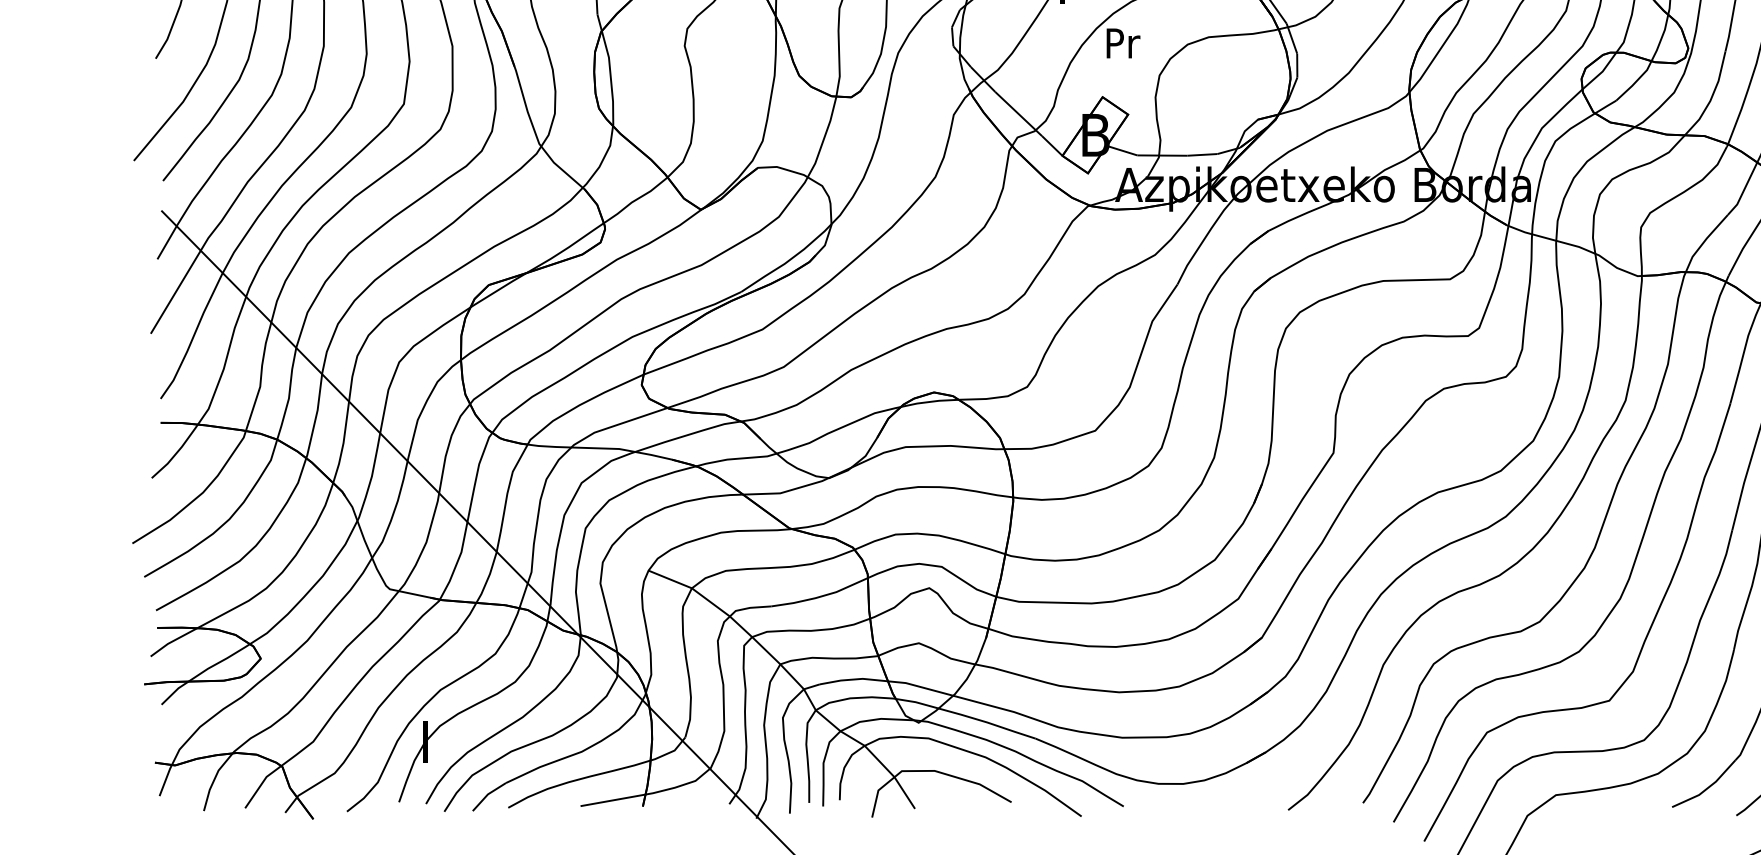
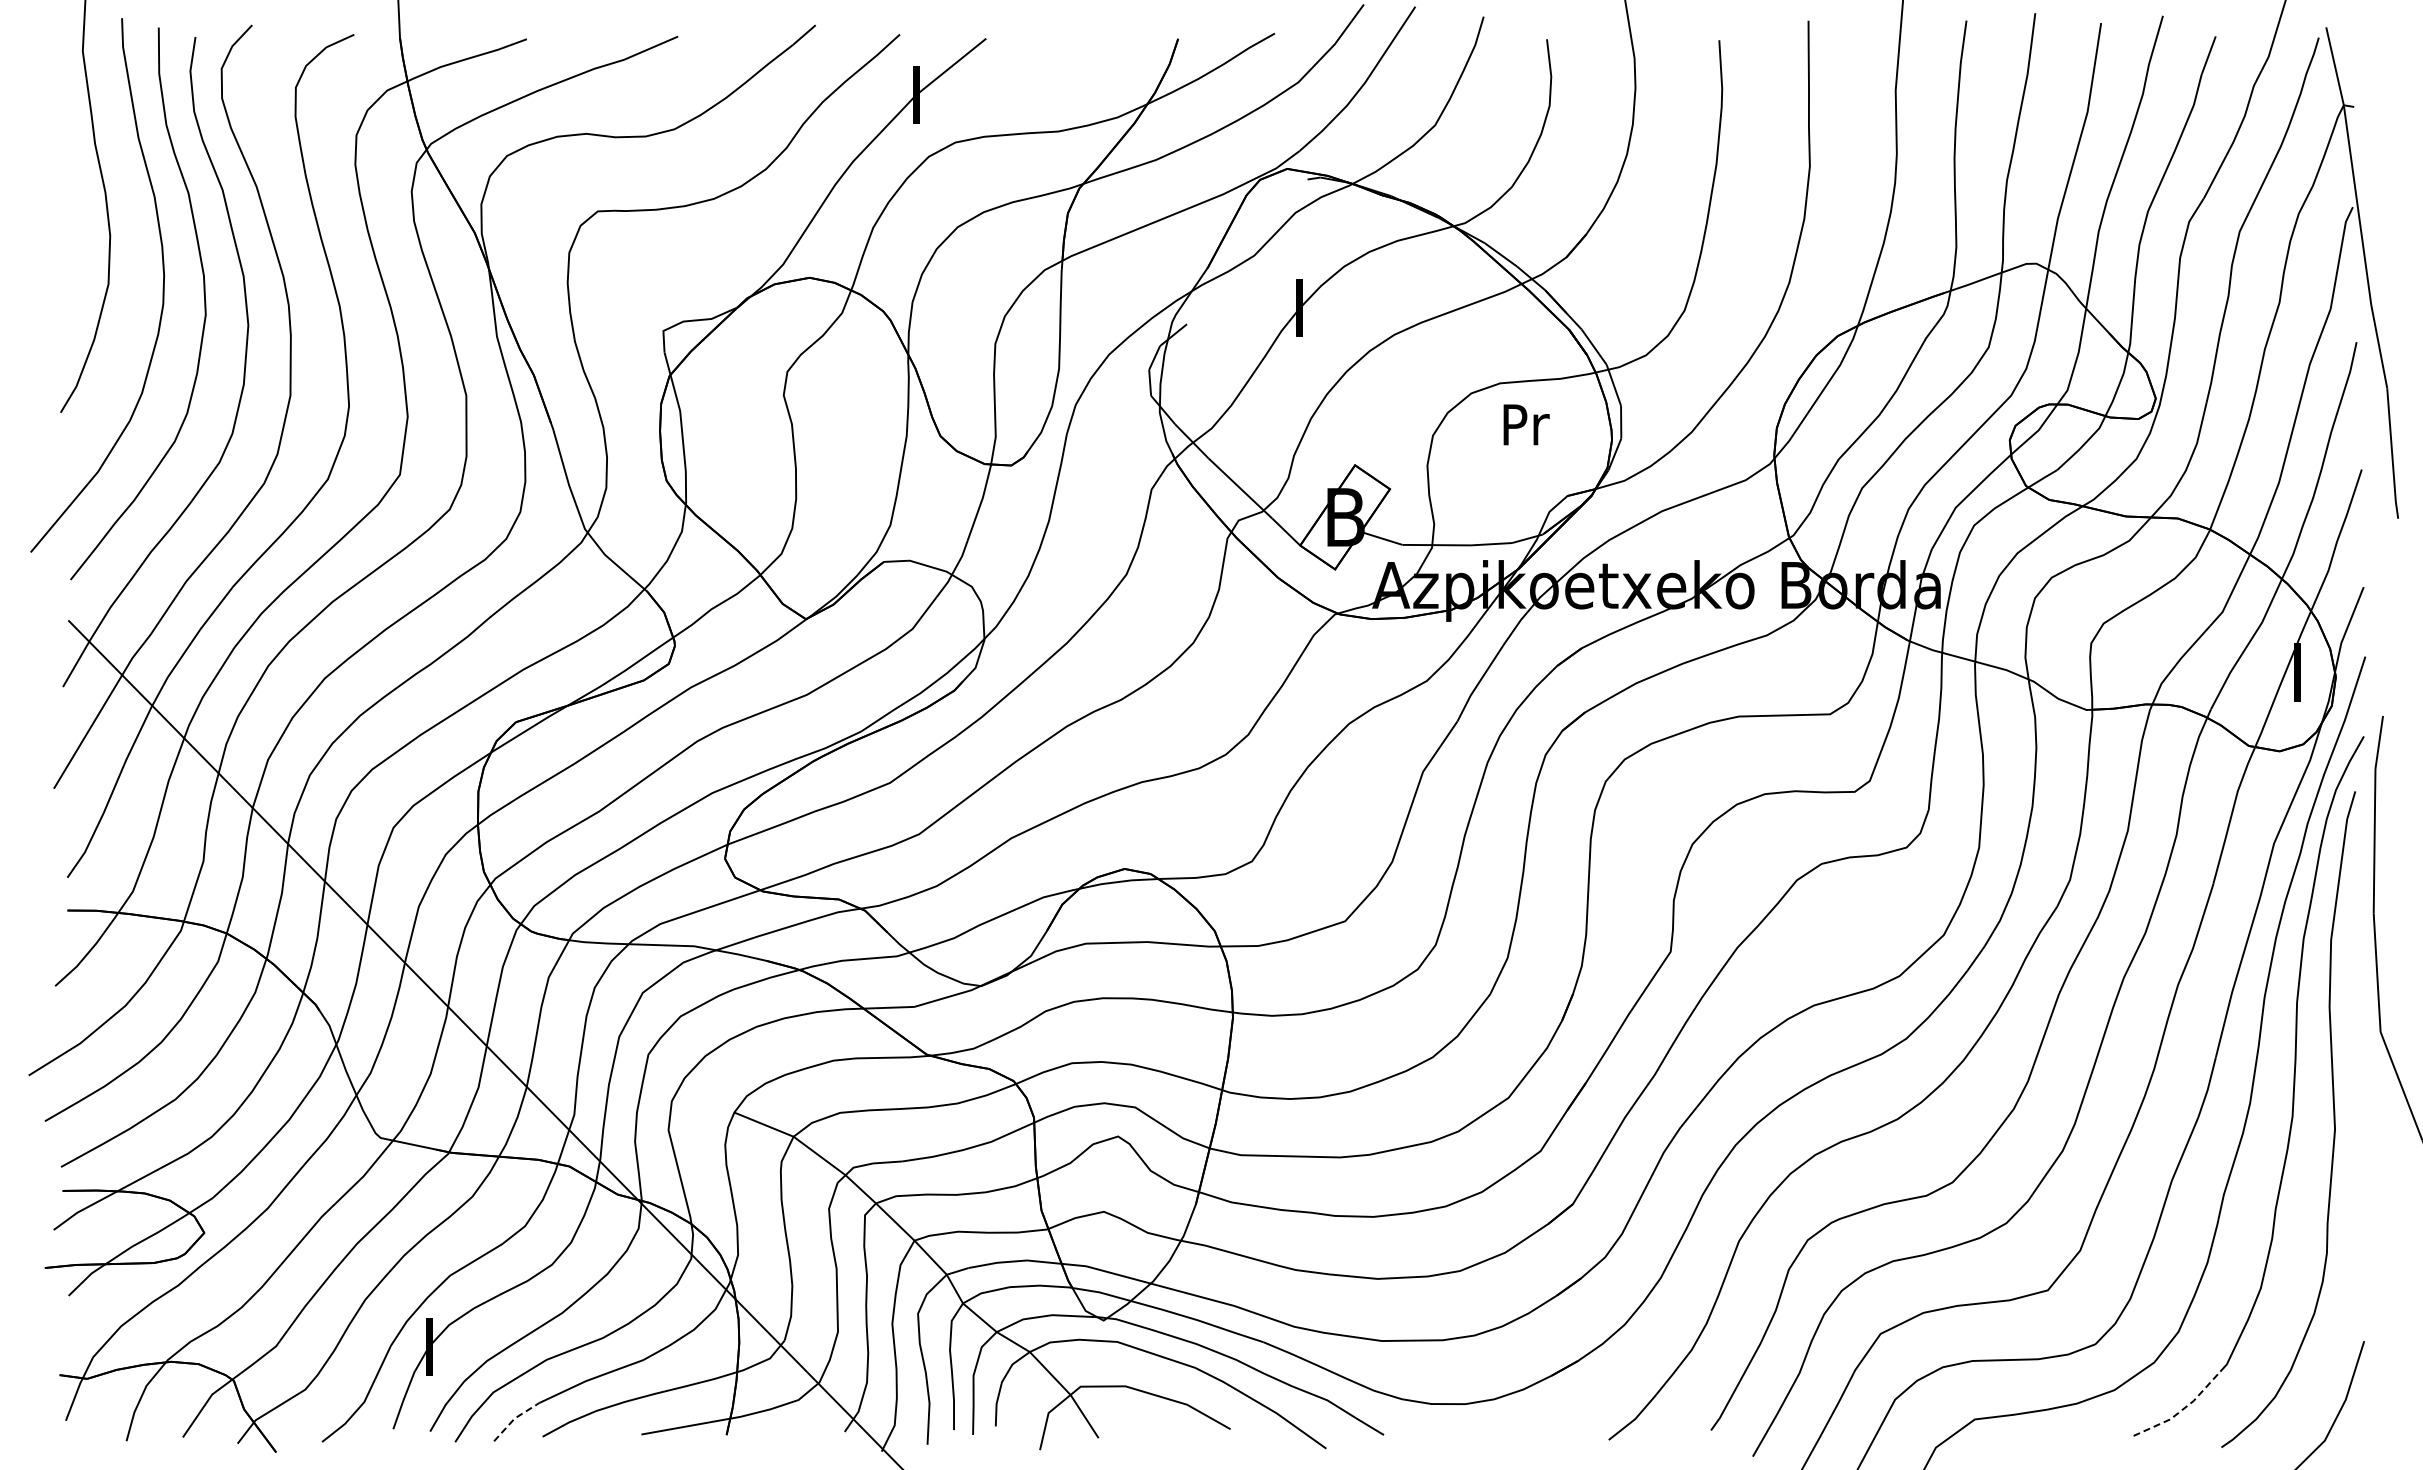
text: (1123, 43) -> (1526, 424), moved
line: (1707, 788) -> (2182, 1410), solid -> dashed
line: (487, 794) -> (514, 1418), solid -> dashed

